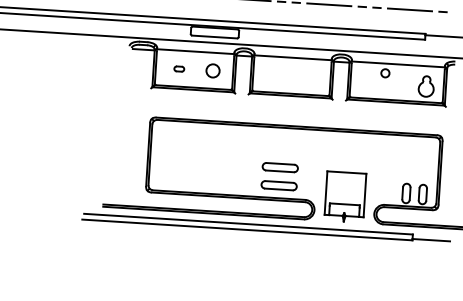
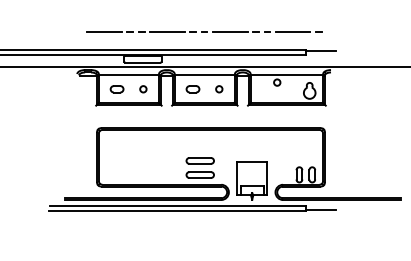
part: (178, 69) -> (116, 89), size x1.67
circle: (213, 71) -> (143, 89), size x0.62
part: (276, 75) -> (192, 89), added
circle: (310, 77) -> (219, 89), added

